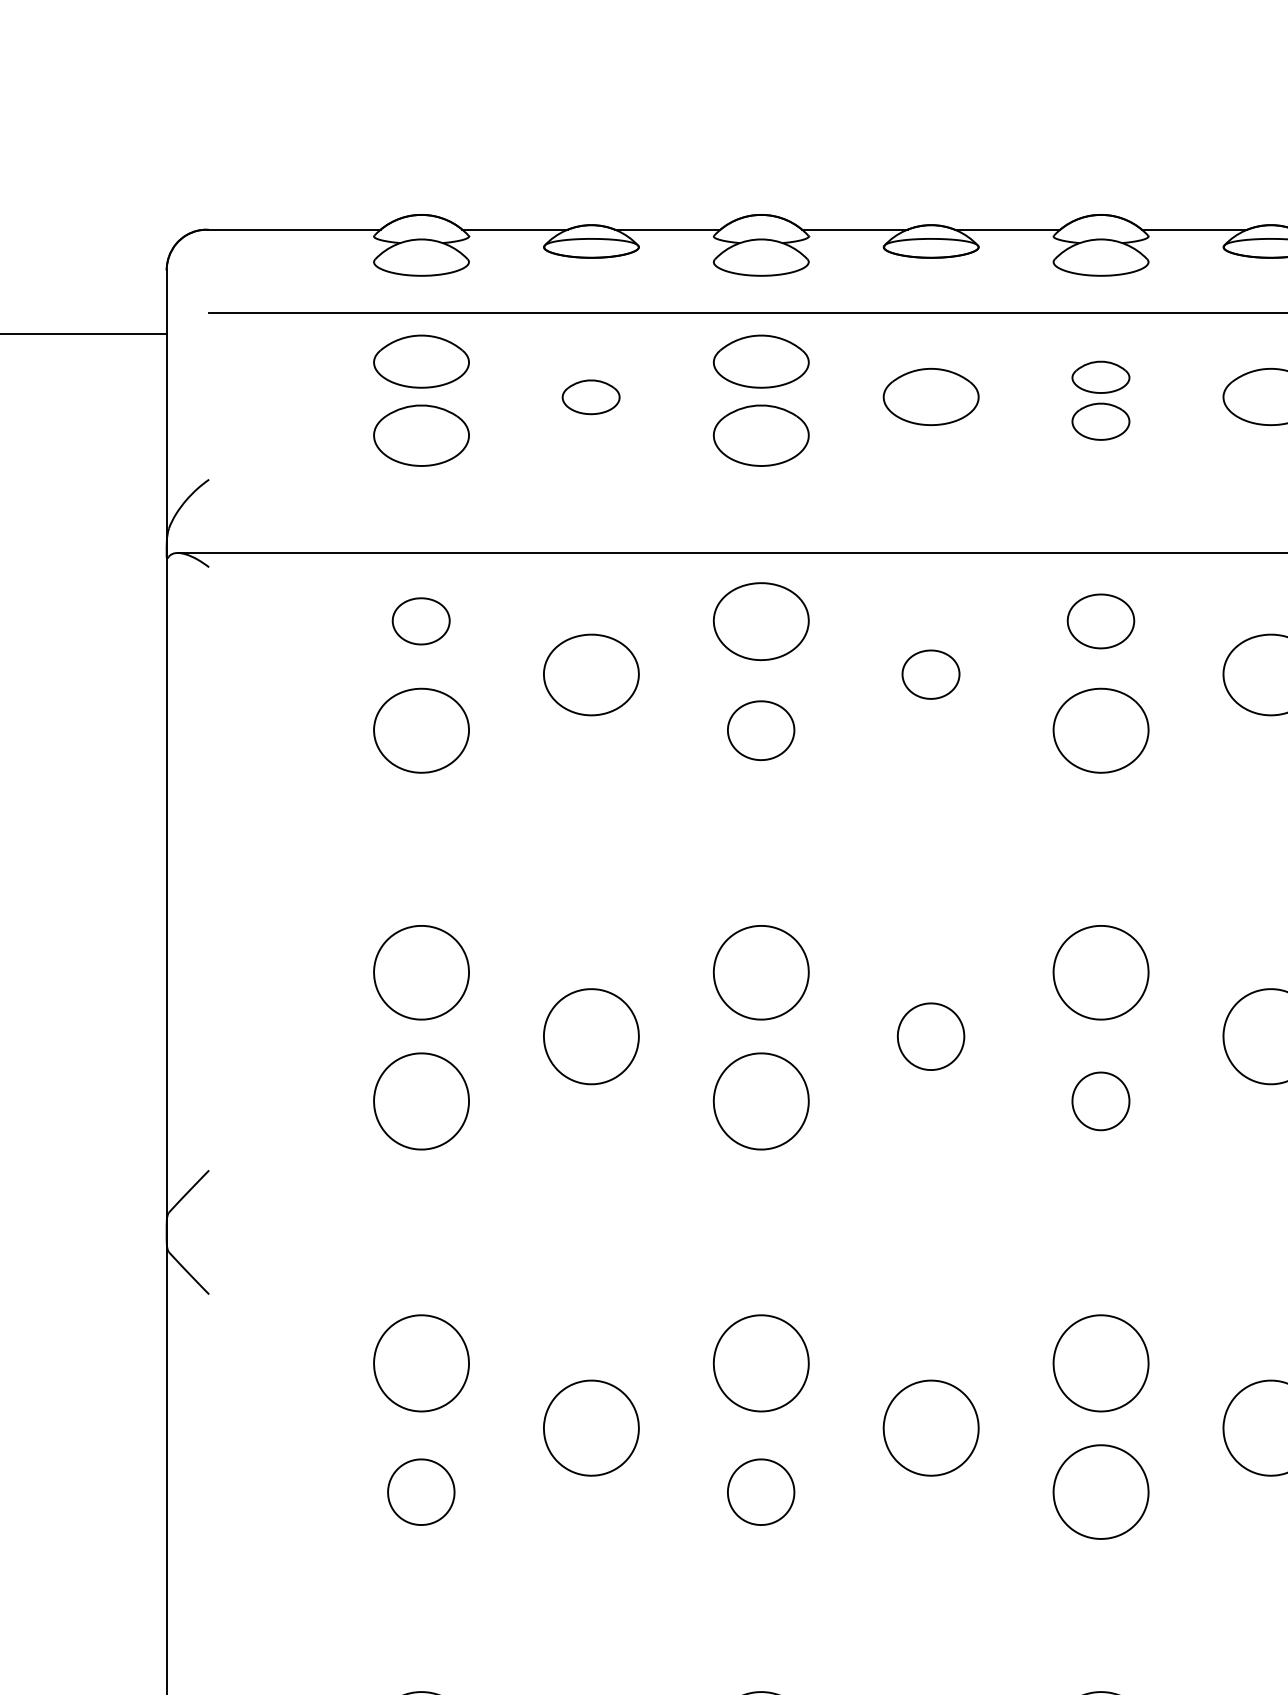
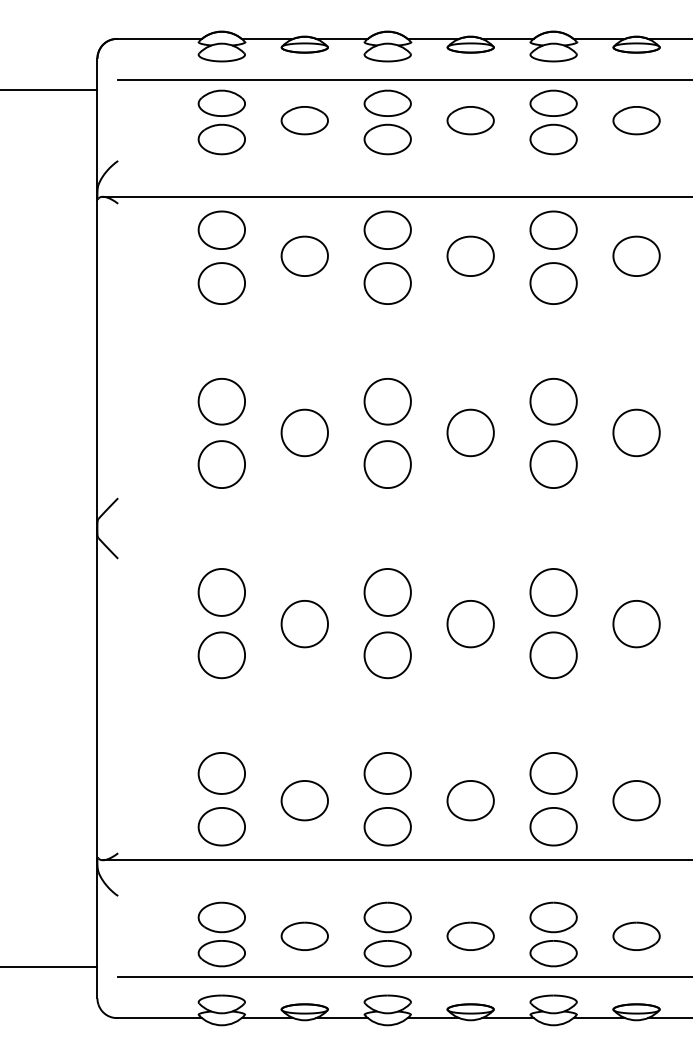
part: (590, 396) -> (304, 120), size x1.67
part: (1100, 400) -> (553, 122), size x1.67
part: (420, 619) -> (221, 229), size x1.67
part: (1100, 619) -> (553, 229), size x1.43
part: (930, 673) -> (470, 255), size x1.67
part: (760, 730) -> (387, 283), size x1.43
part: (930, 1035) -> (470, 432), size x1.43
part: (1100, 1101) -> (553, 464), size x1.67
part: (420, 1492) -> (221, 655), size x1.43
part: (760, 1492) -> (387, 655), size x1.43

